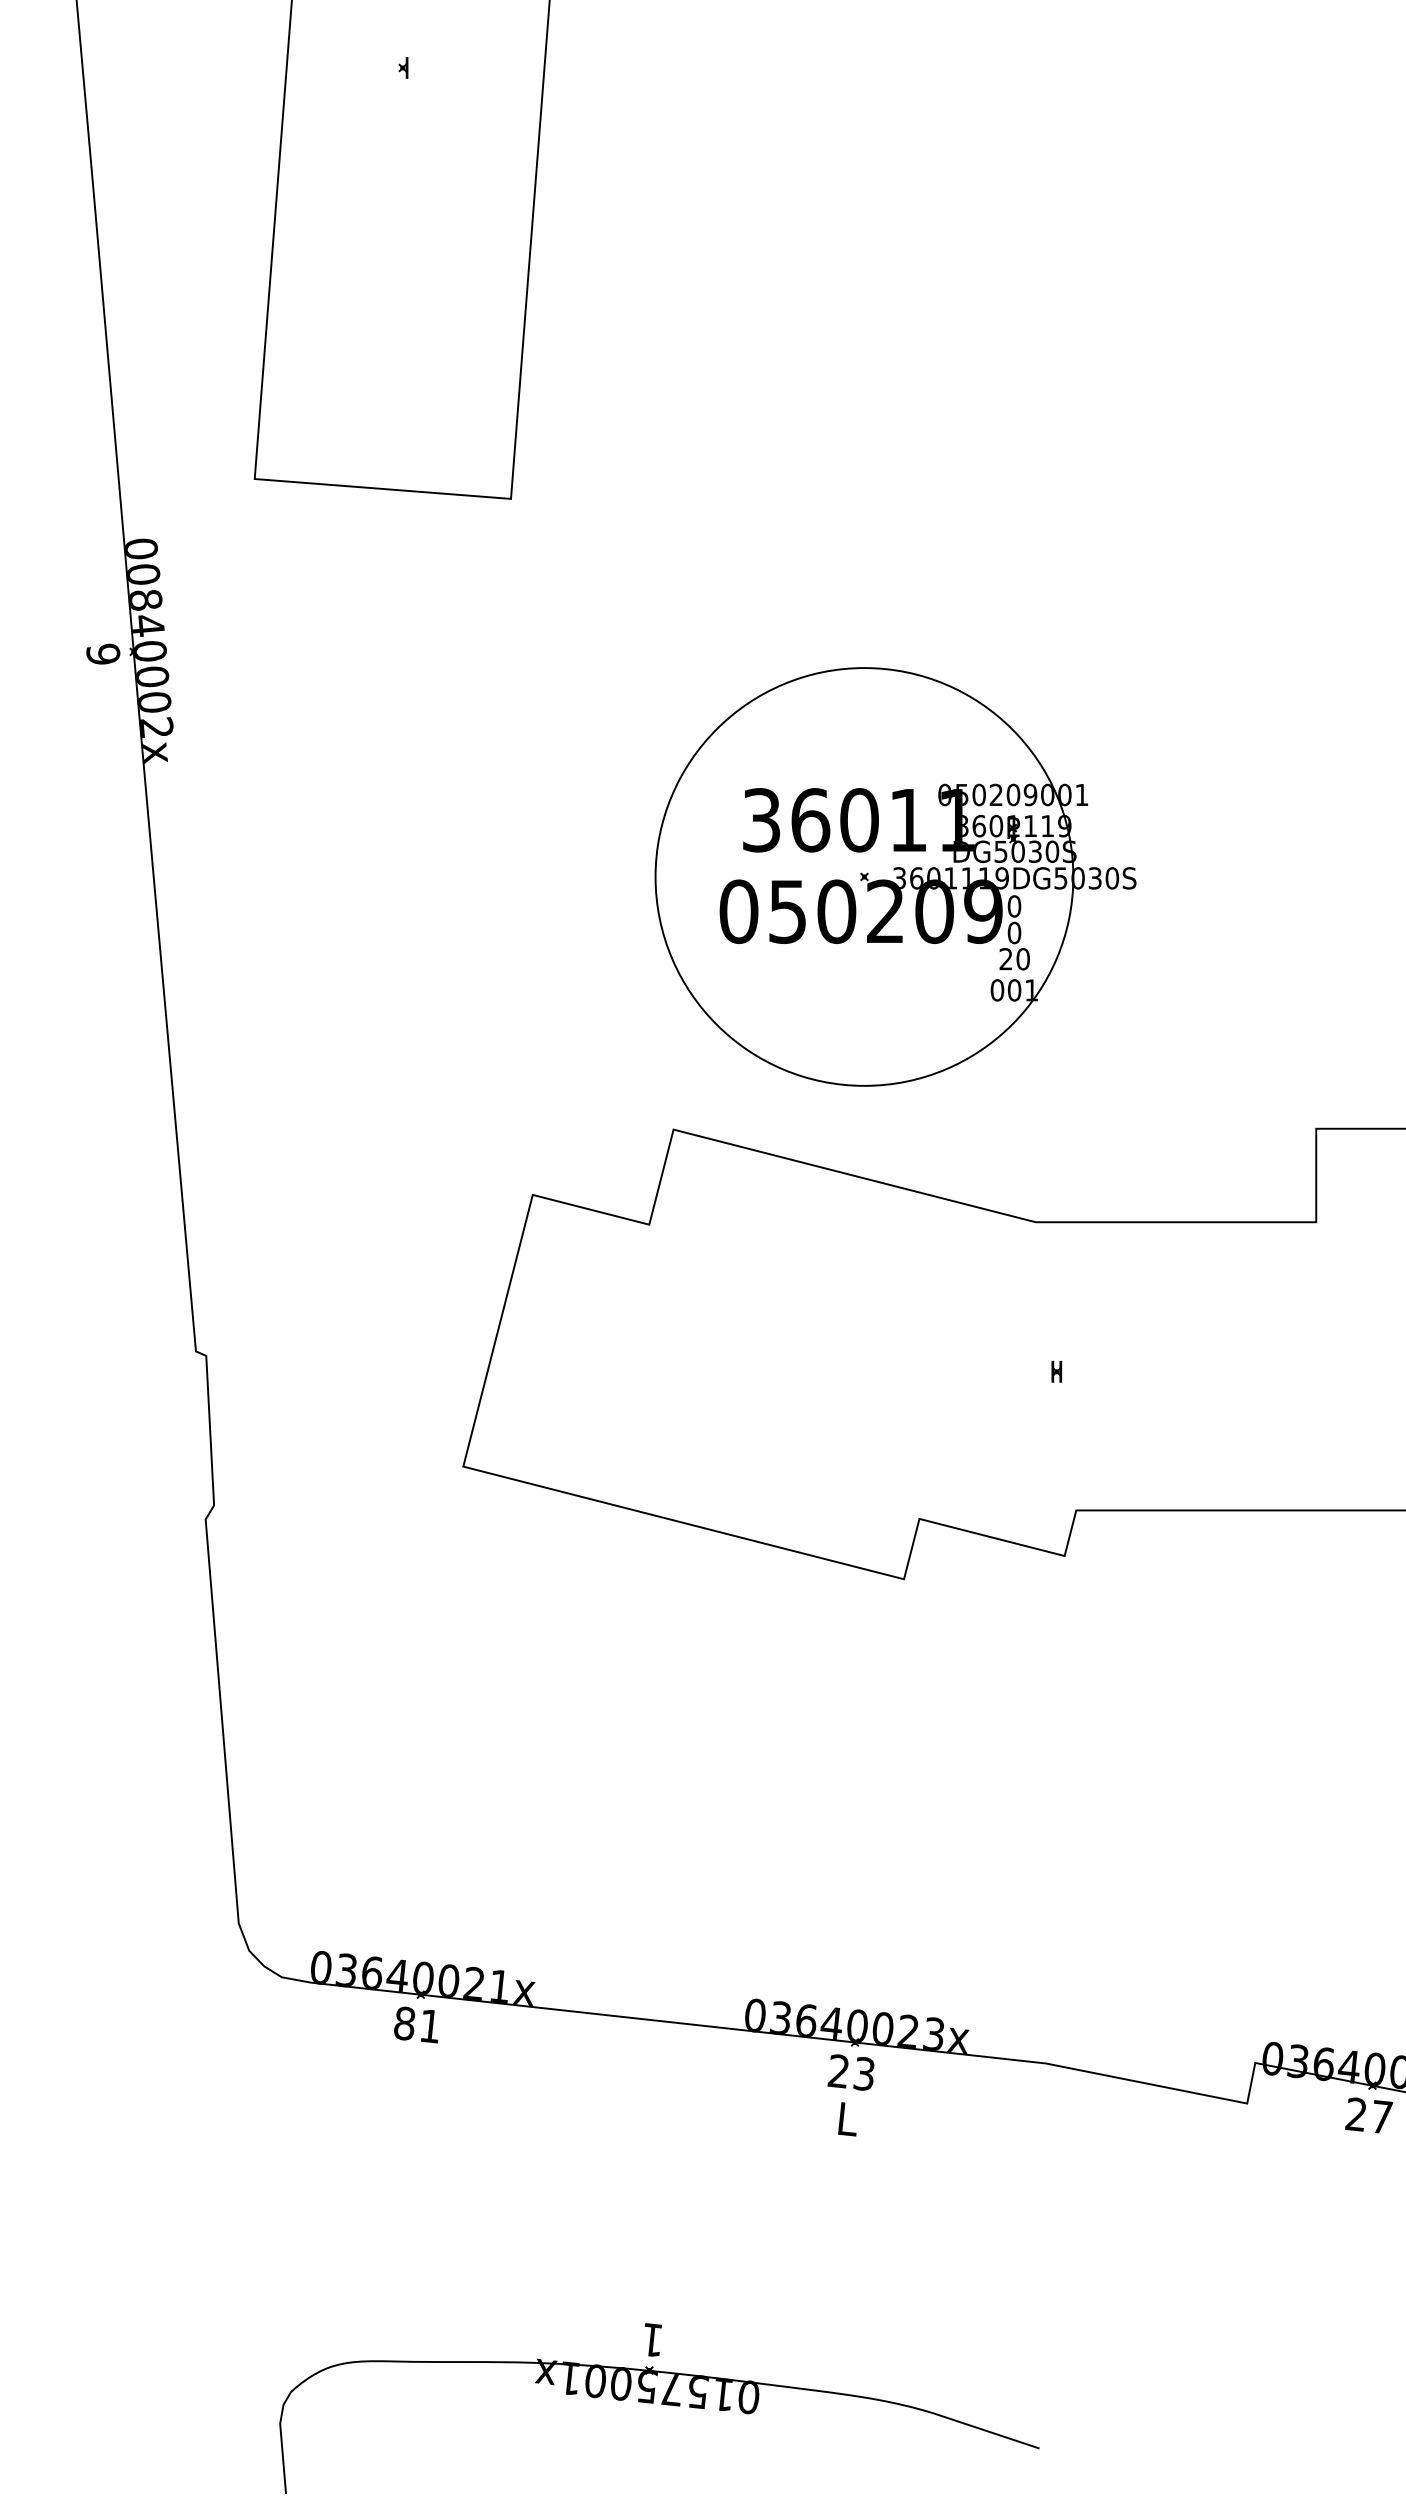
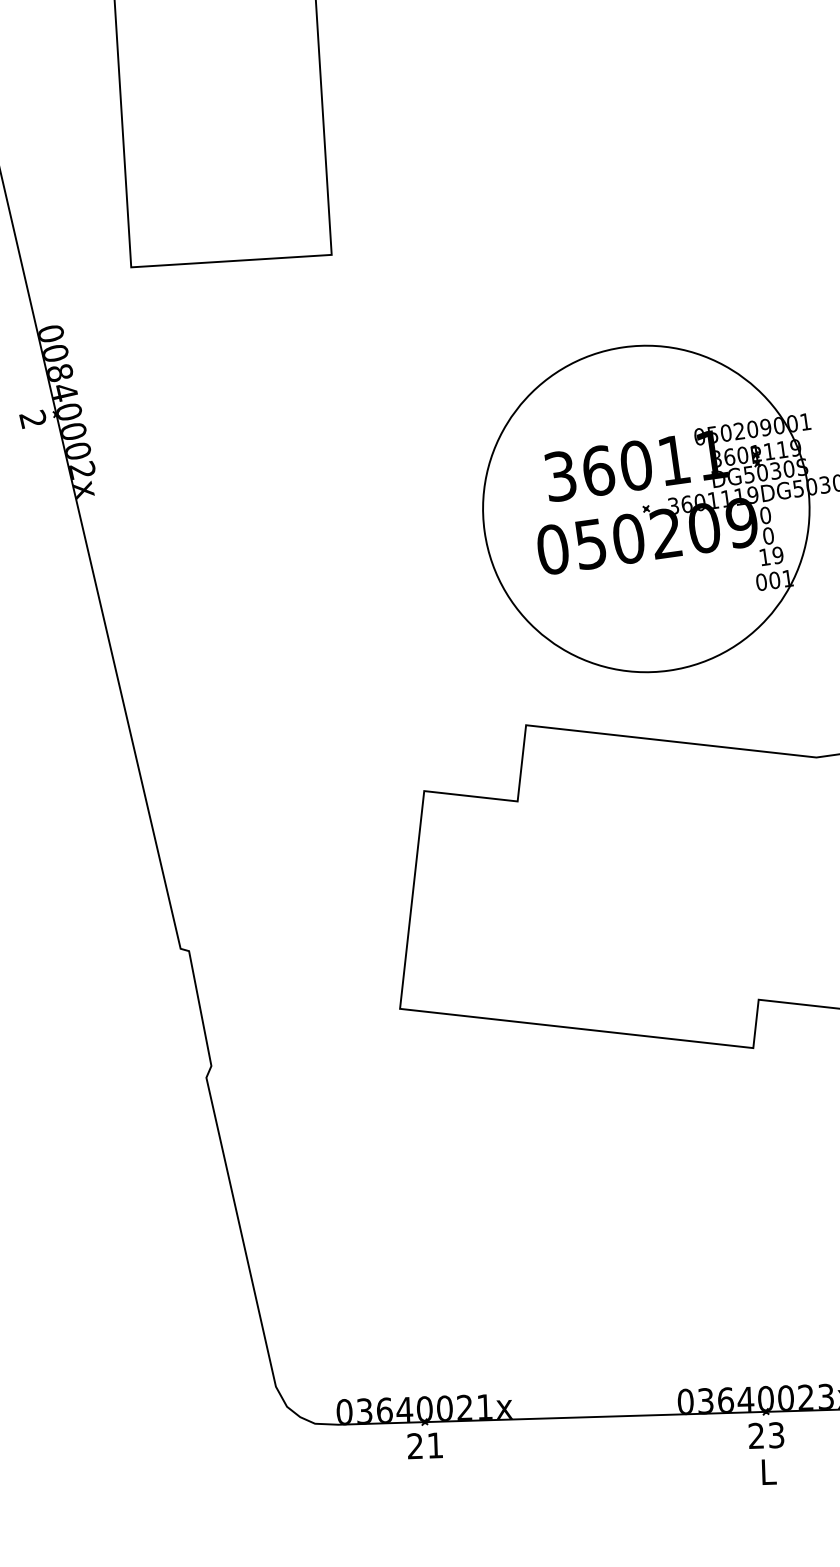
text: (103, 653) -> (33, 418), 9 -> 2
text: (1014, 959) -> (771, 556), 20 -> 19
text: (404, 2023) -> (415, 1446), 81 -> 21

